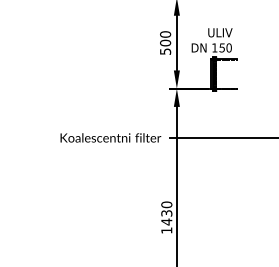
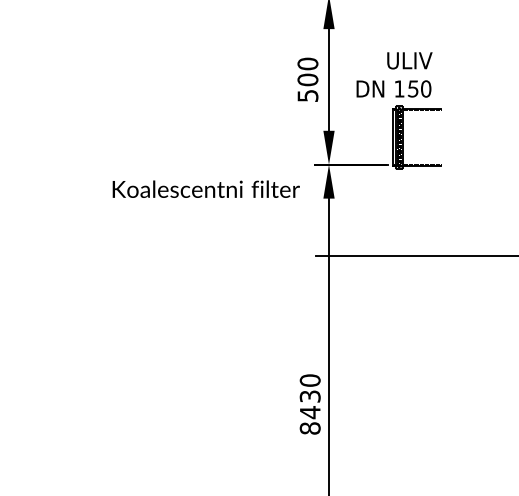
text: (110, 137) -> (205, 188), moved
text: (166, 230) -> (309, 428), 1430 -> 8430

